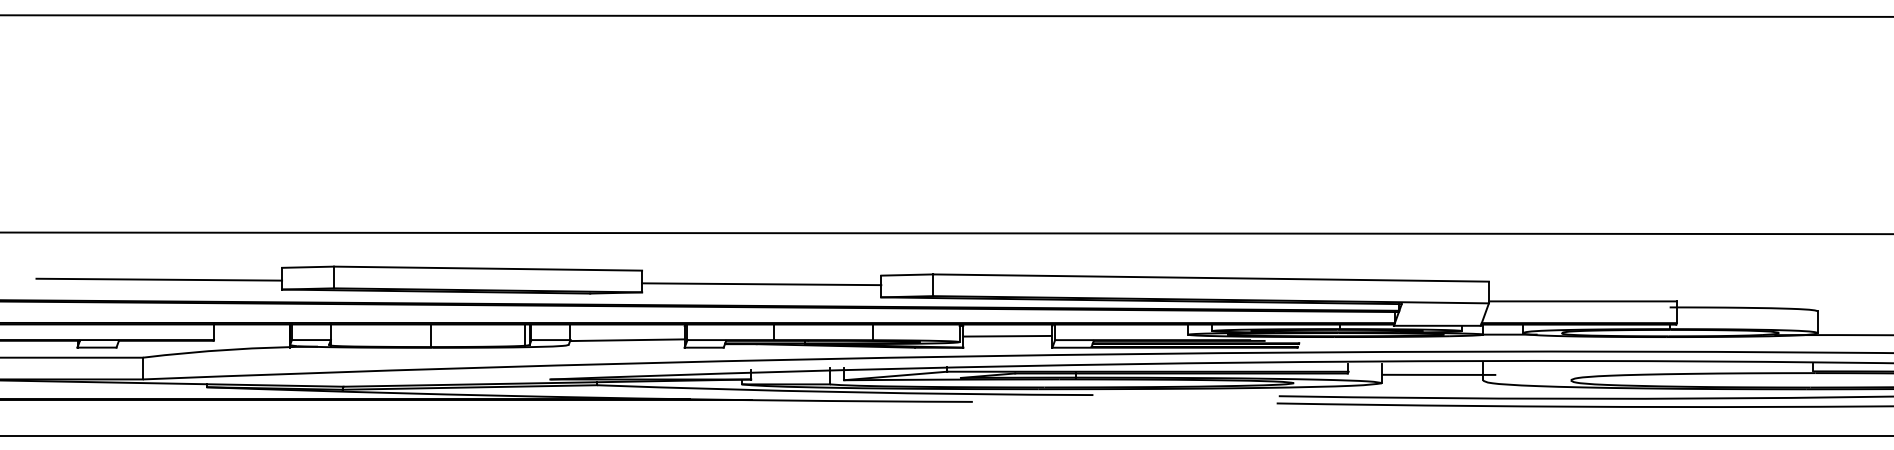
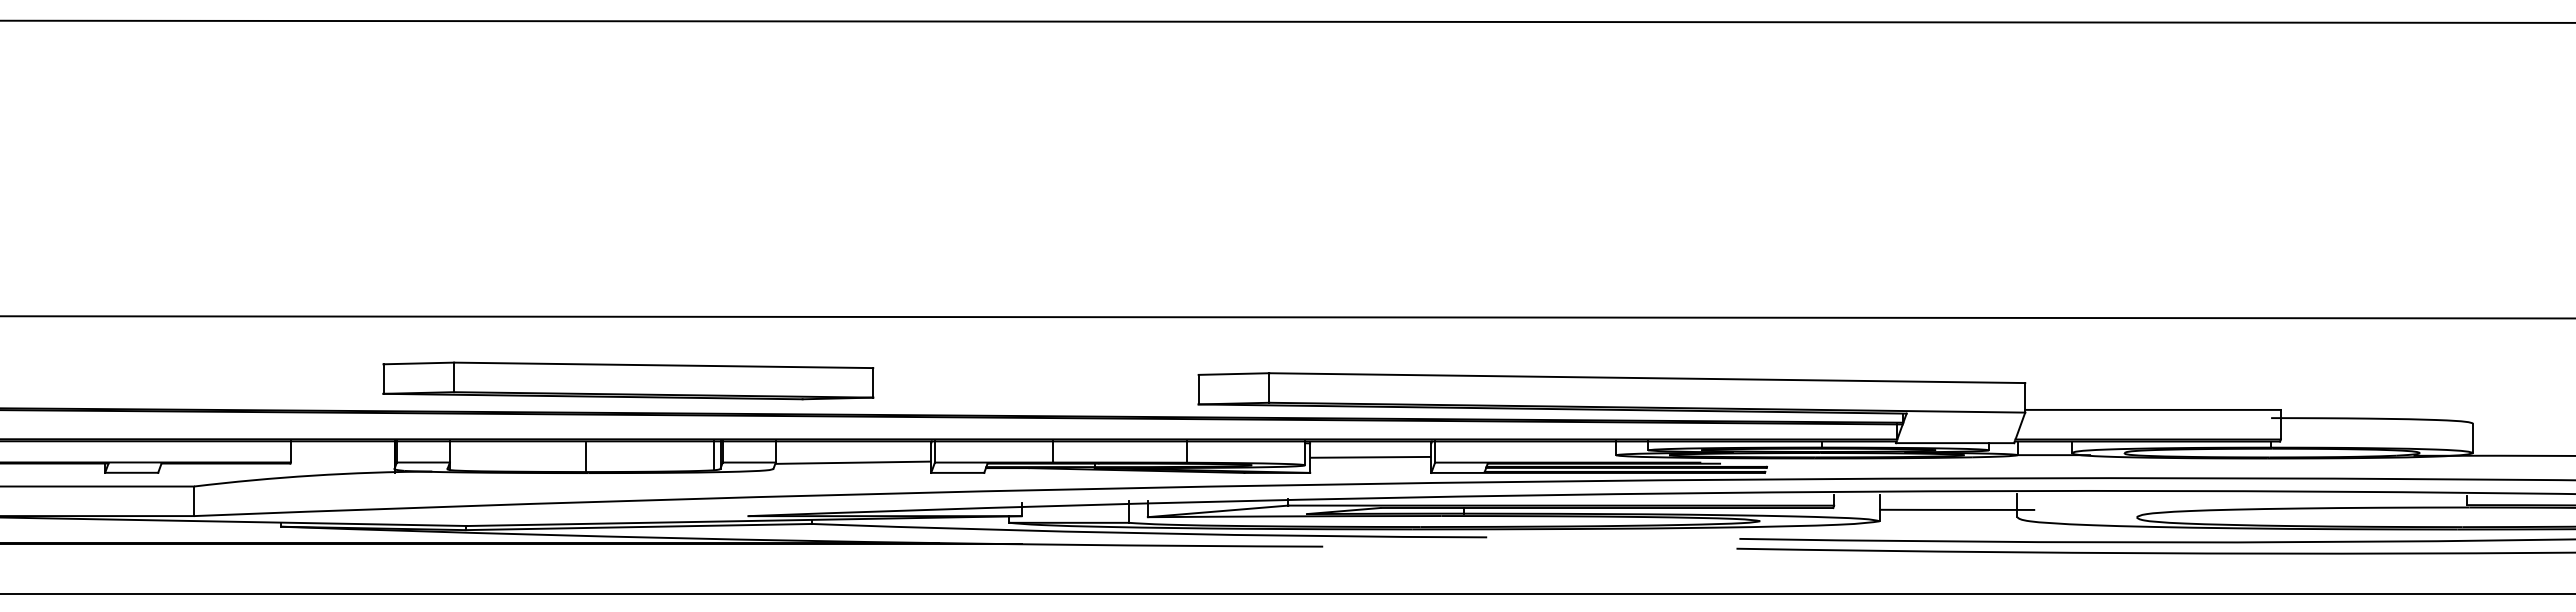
line: (159, 279) -> (216, 380), removed
line: (761, 284) -> (1035, 386), removed

